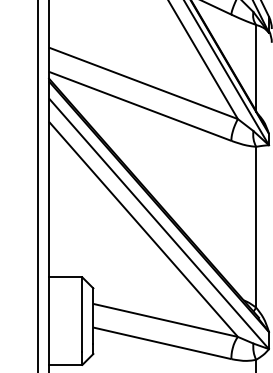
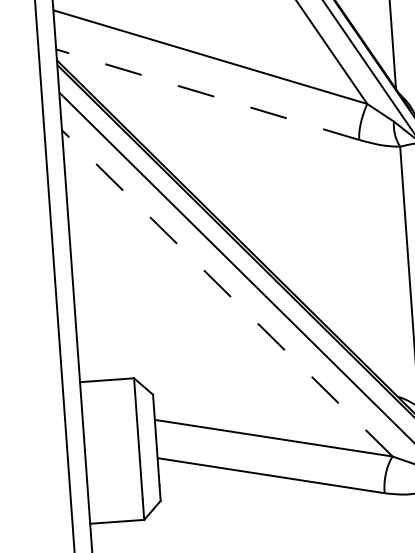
line: (139, 105) -> (206, 93), solid -> dashed
line: (143, 228) -> (227, 292), solid -> dashed

